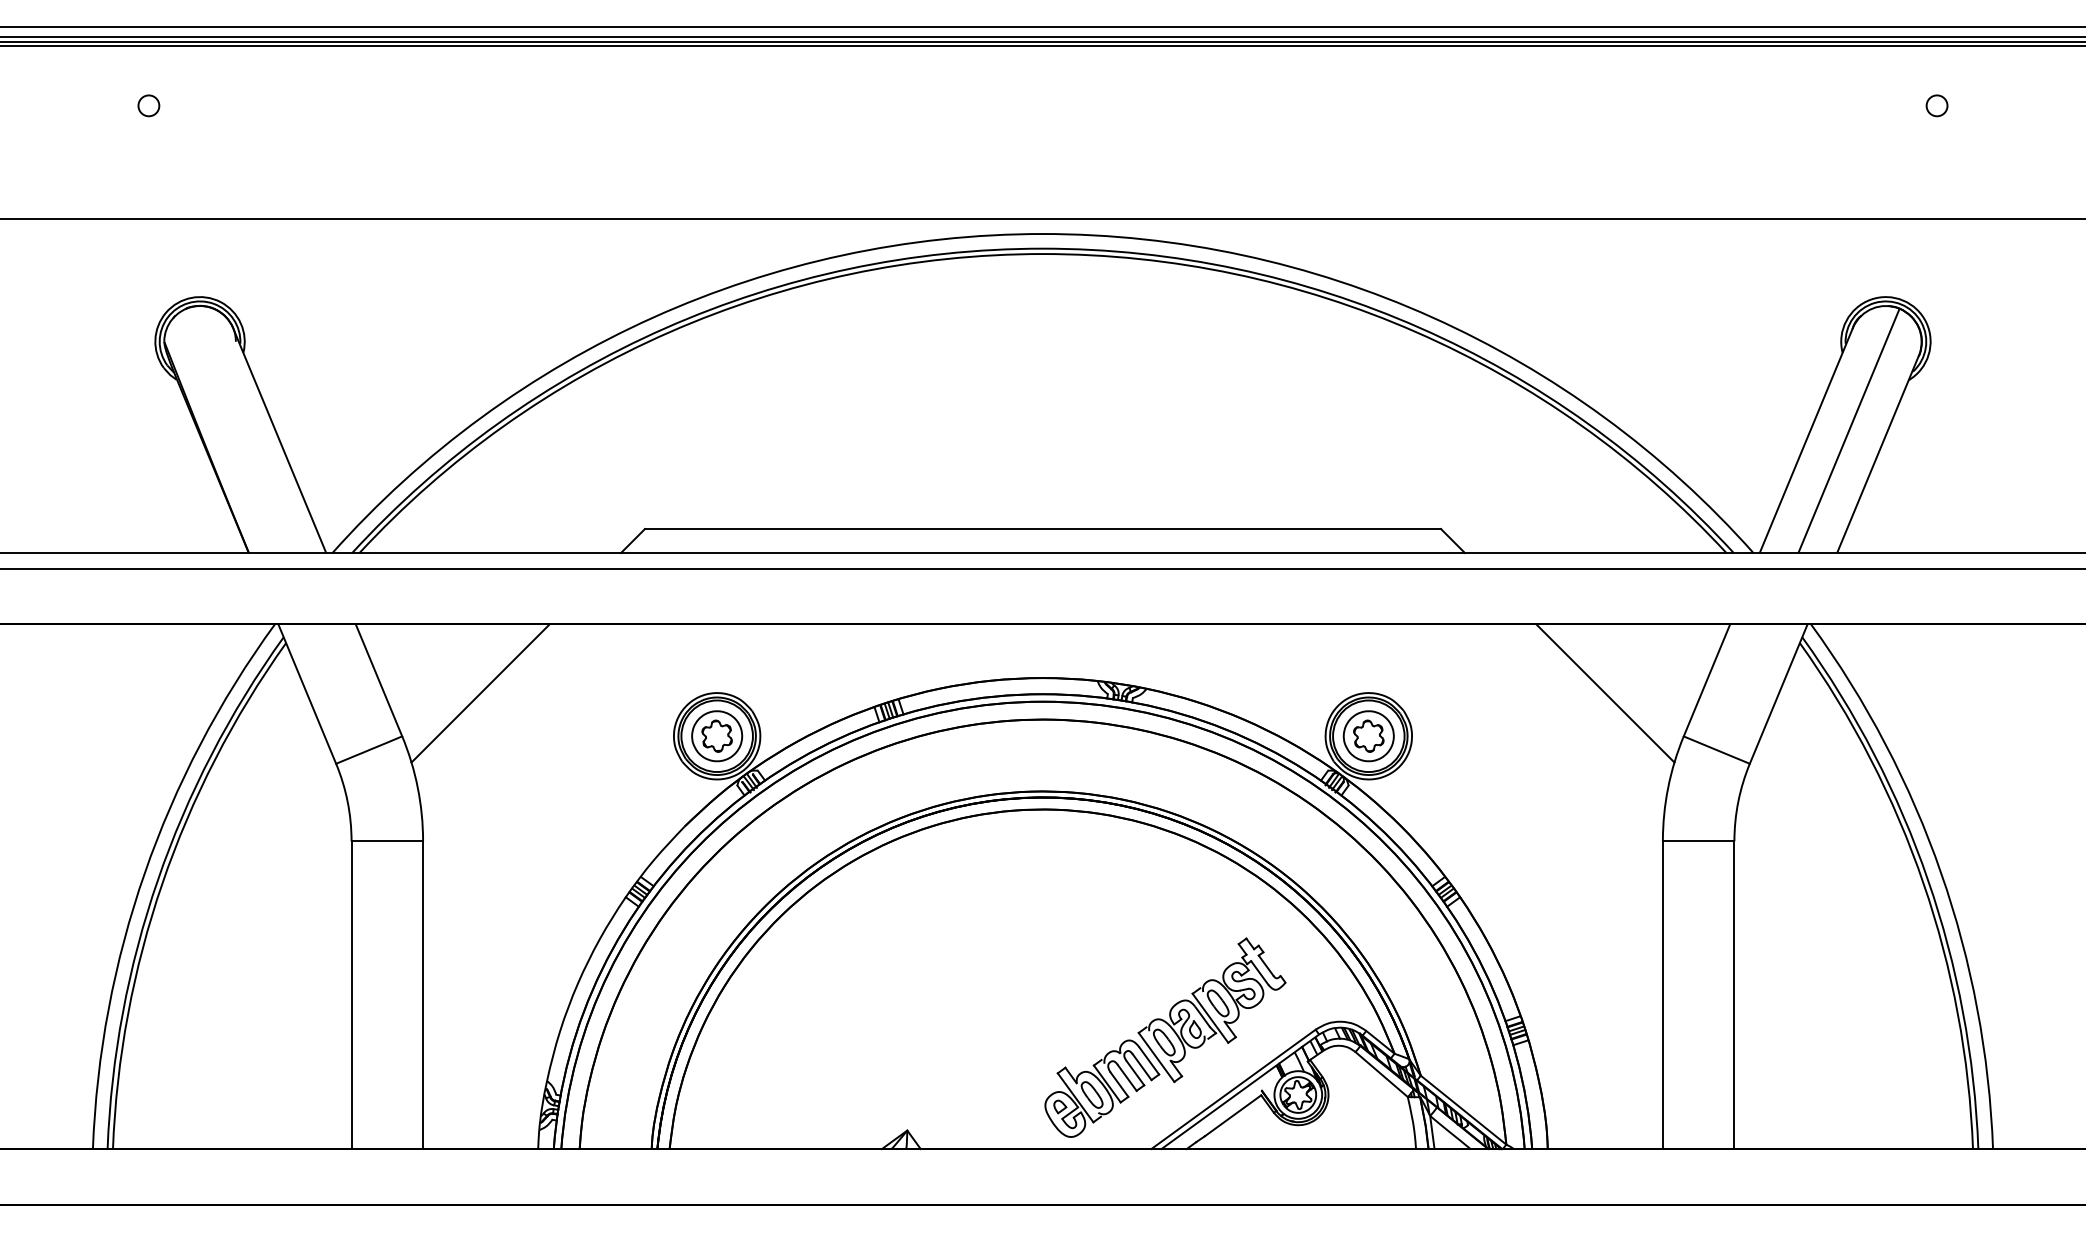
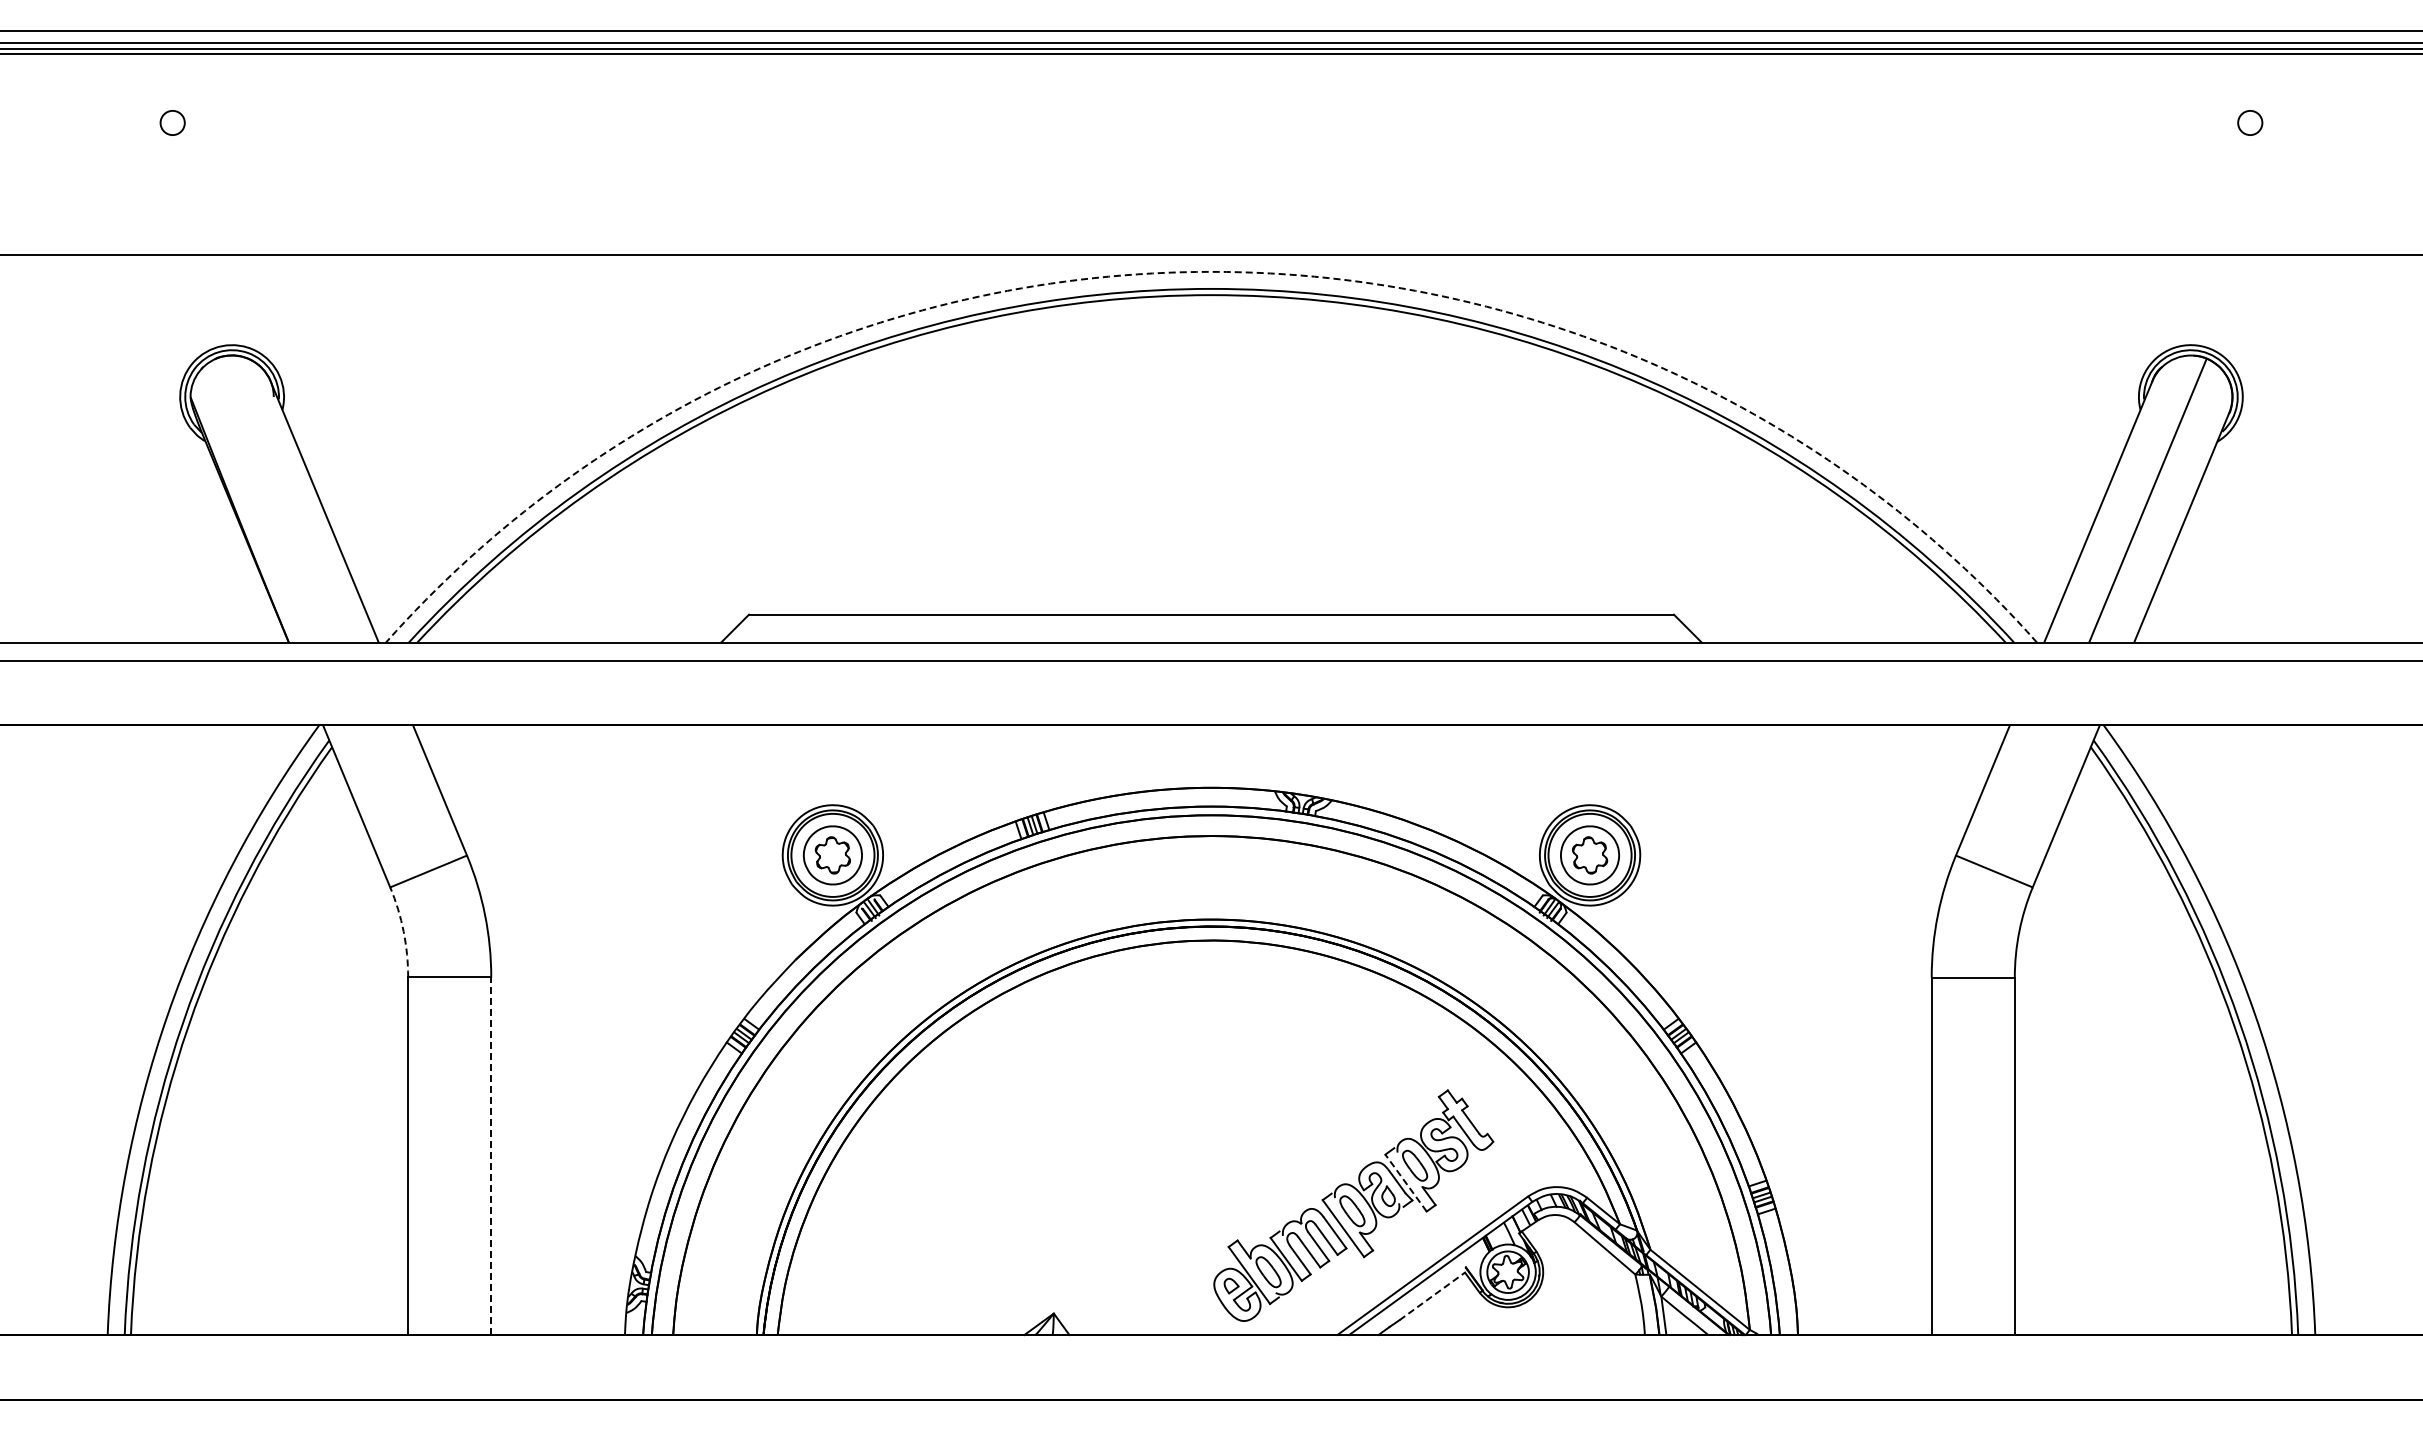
arc: (1043, 233) -> (1211, 271), solid -> dashed
line: (480, 693) -> (557, 805), removed
line: (1605, 693) -> (1864, 805), removed
arc: (347, 801) -> (403, 931), solid -> dashed
line: (423, 995) -> (491, 1156), solid -> dashed
line: (1209, 1017) -> (1405, 1182), solid -> dashed
line: (1233, 1115) -> (1432, 1296), solid -> dashed

